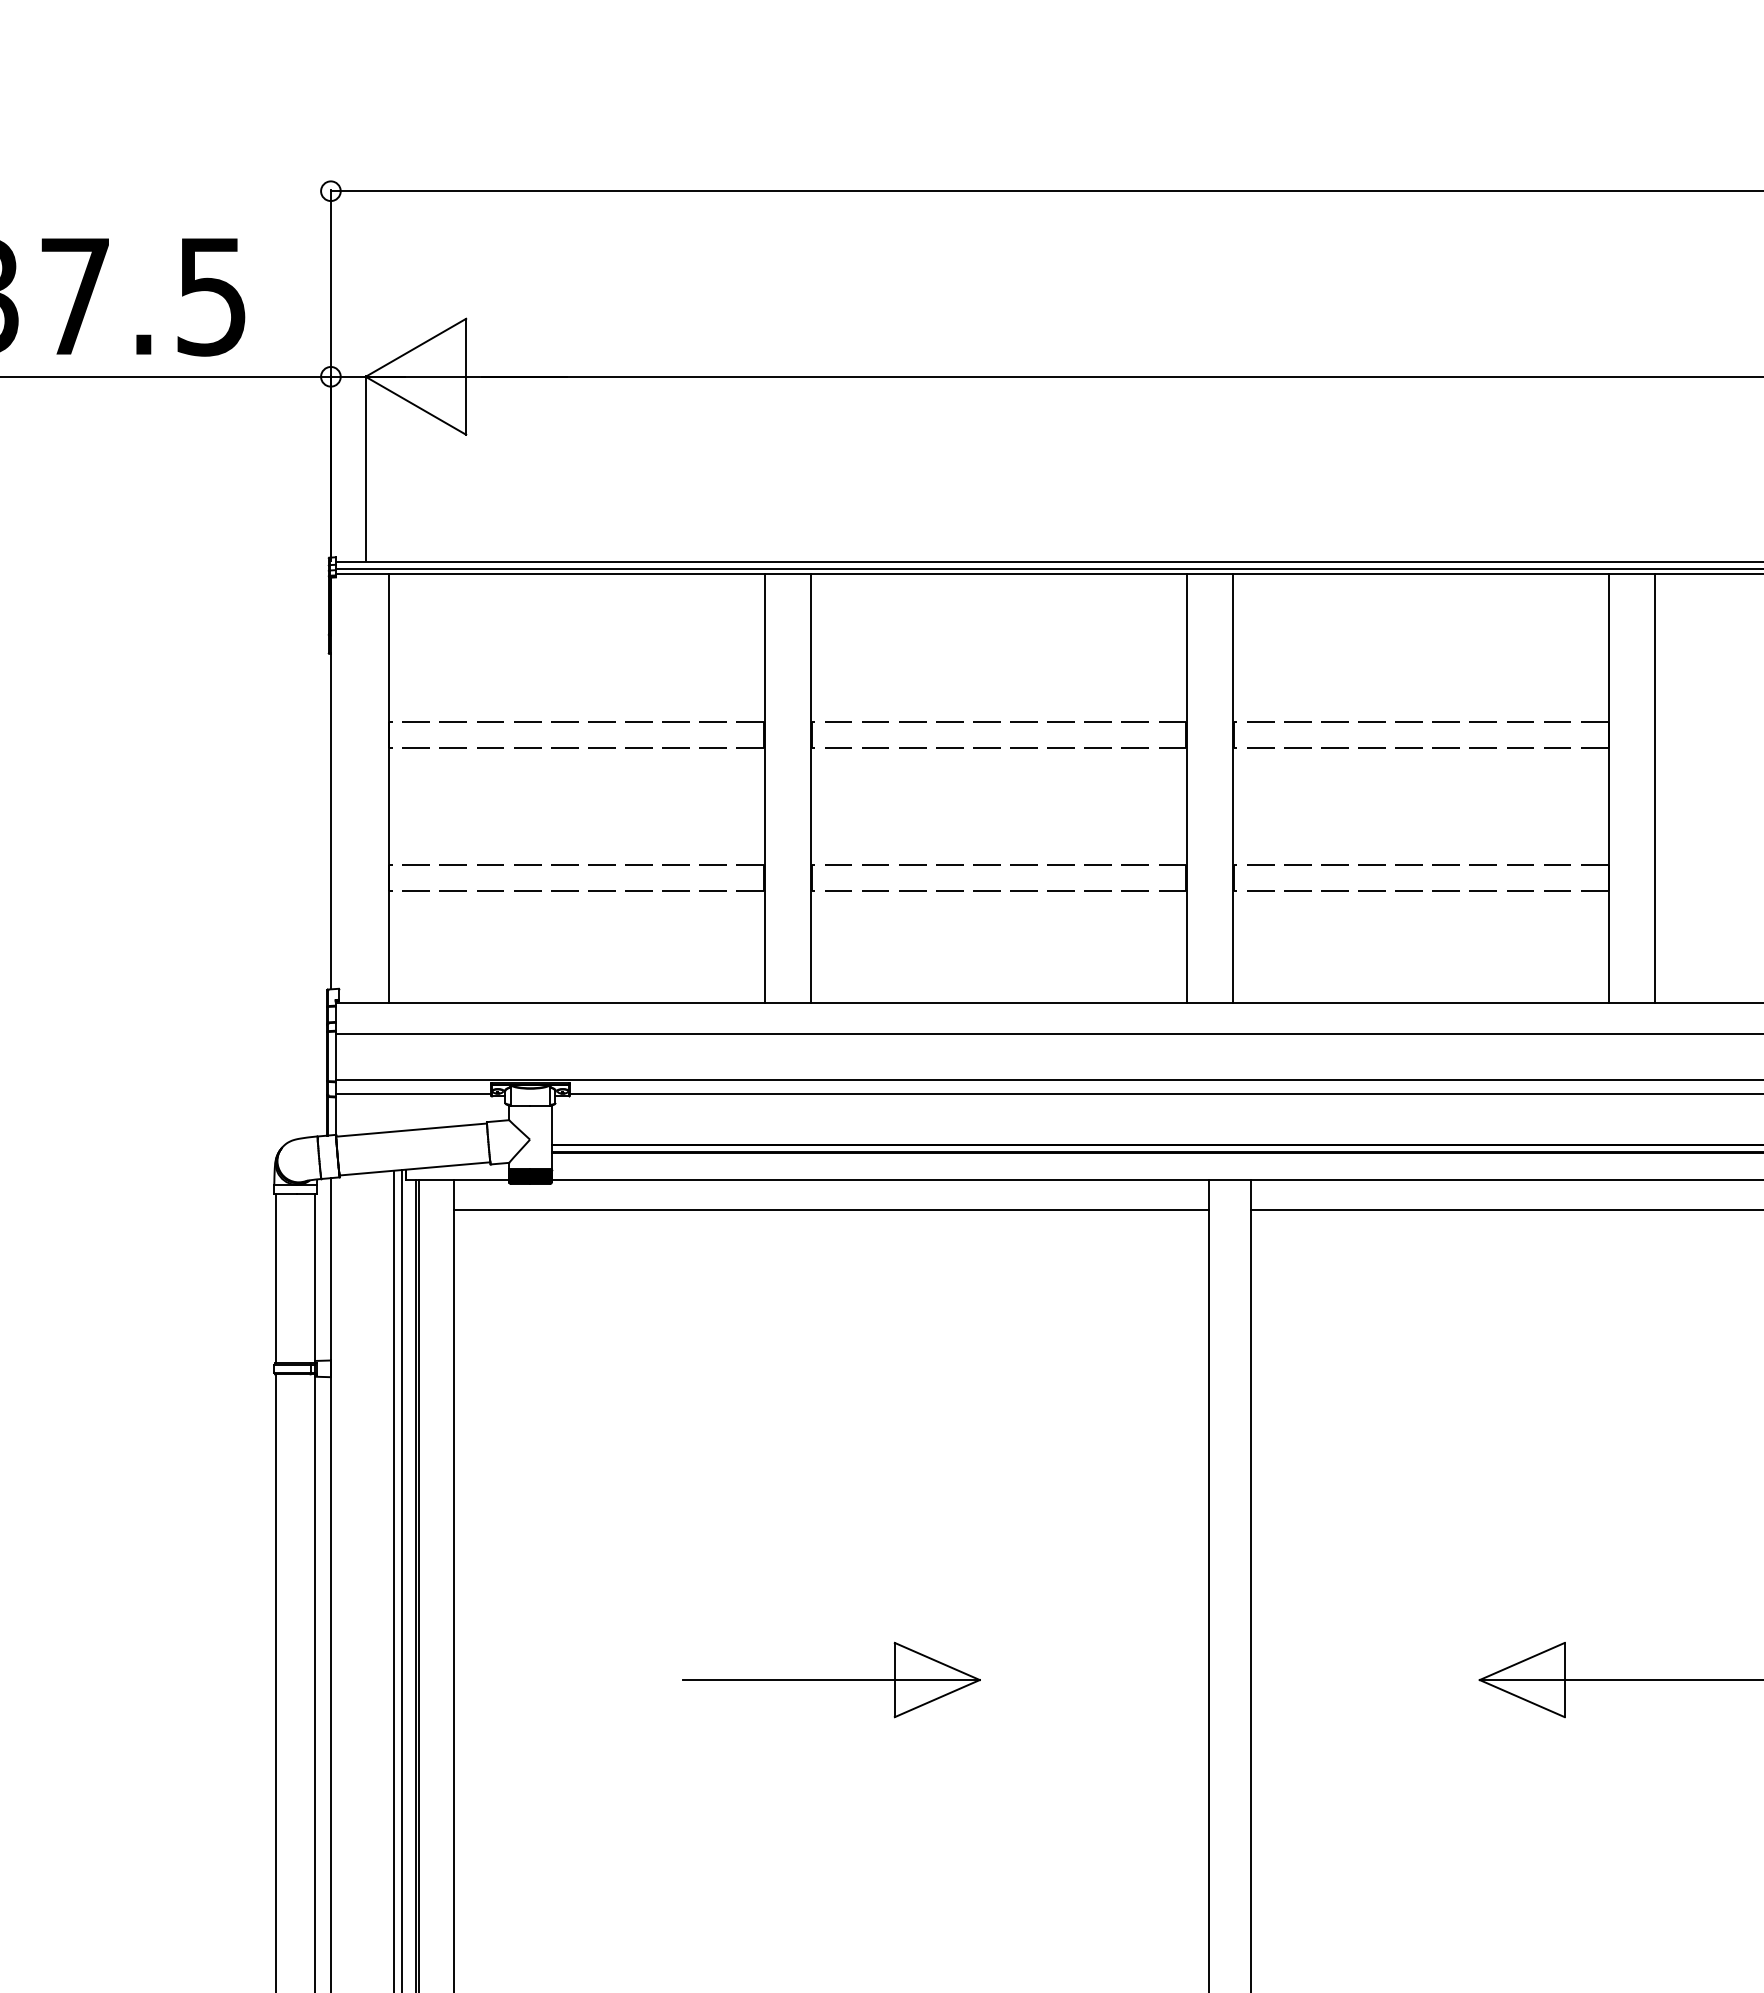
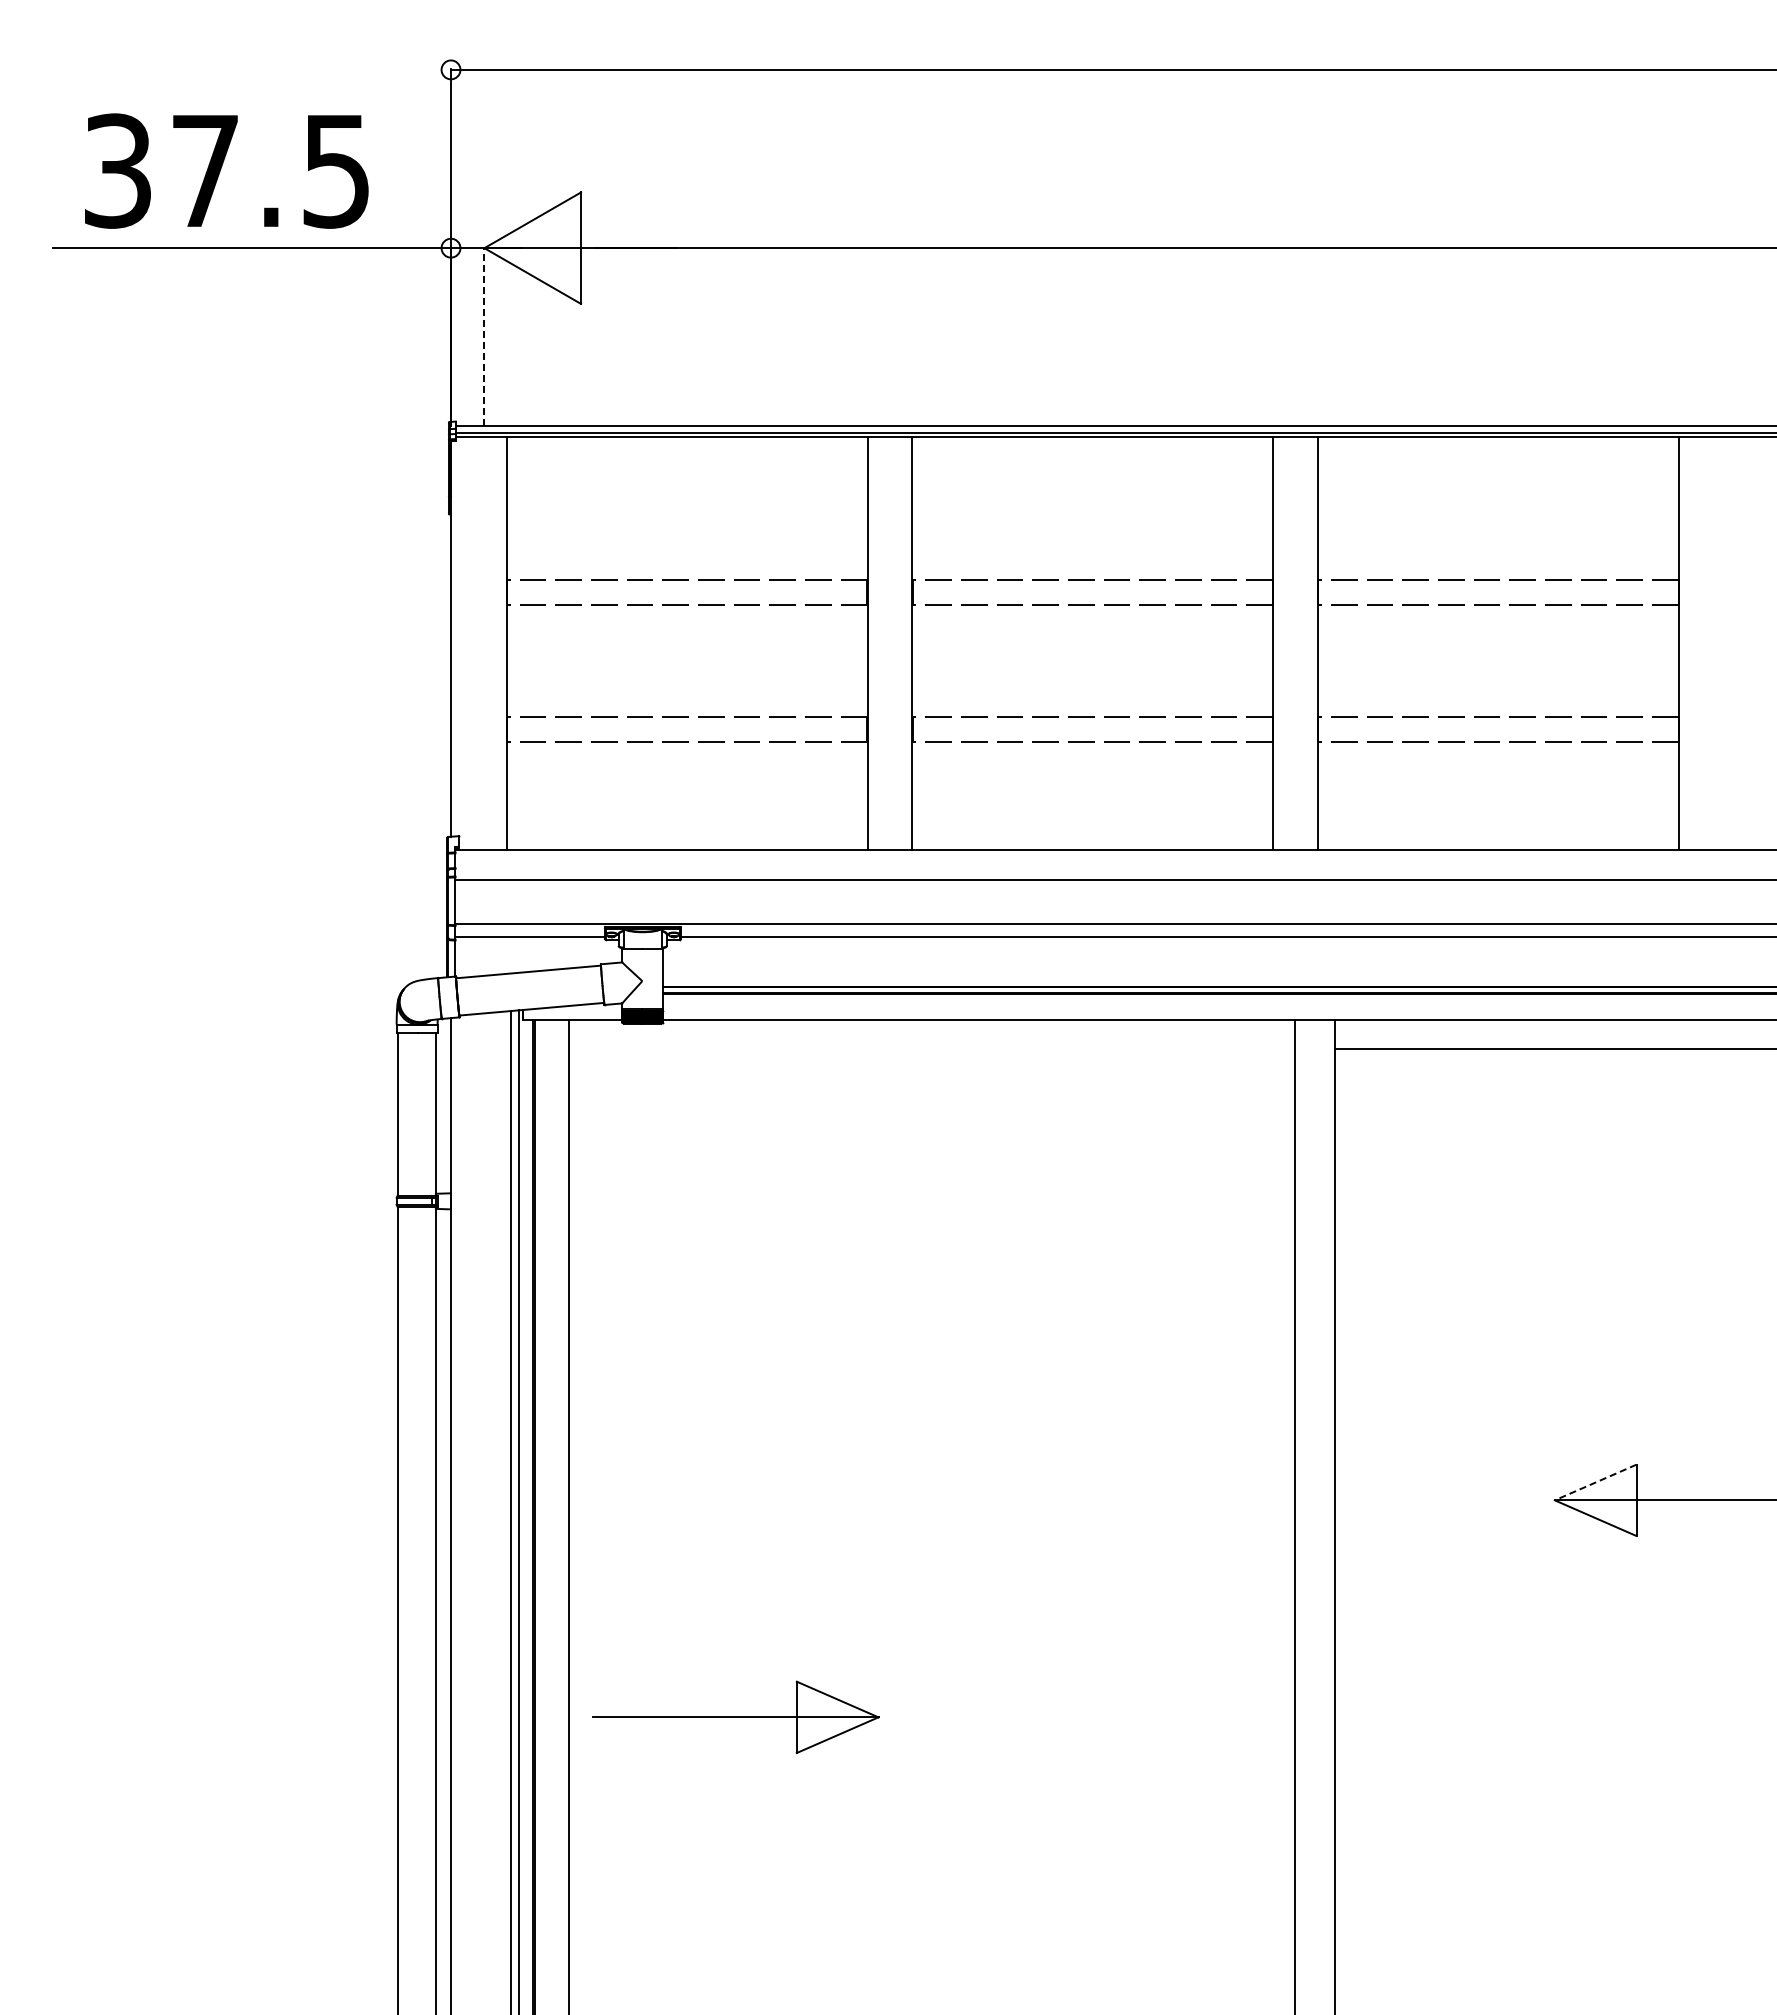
line: (365, 467) -> (484, 335), solid -> dashed
line: (1655, 788) -> (1723, 643), removed
line: (831, 1209) -> (931, 1048), removed
line: (1522, 1661) -> (1595, 1482), solid -> dashed
part: (831, 1679) -> (735, 1716), moved

